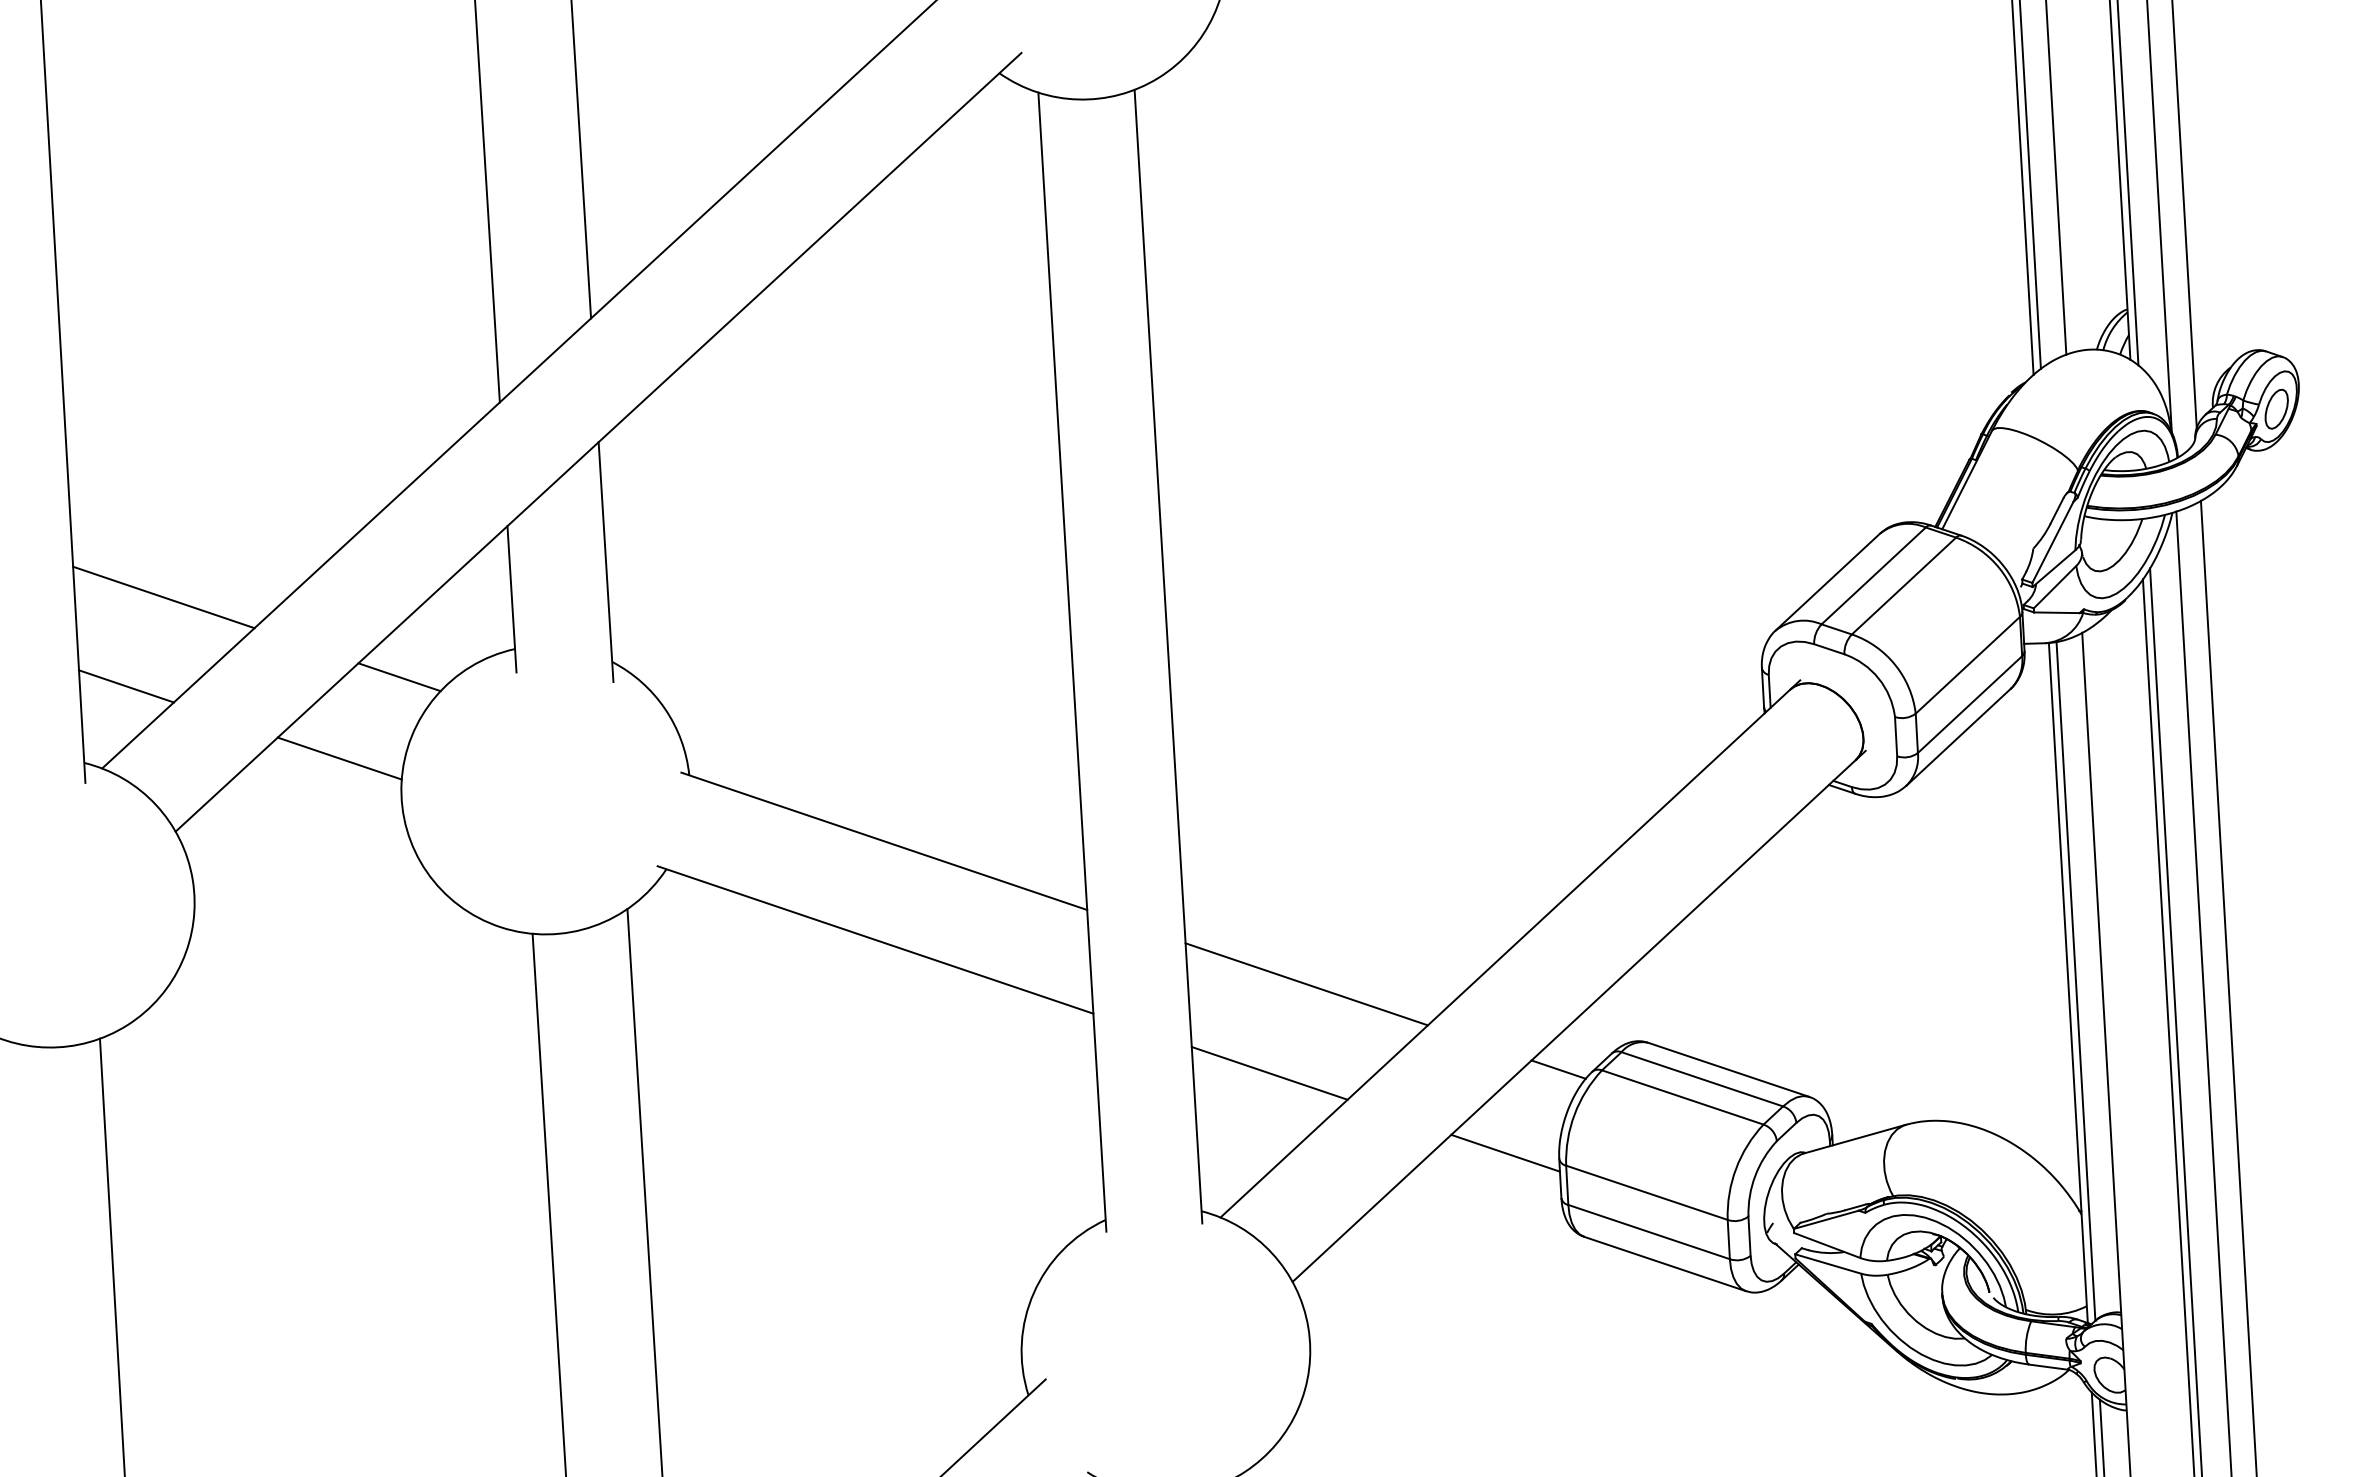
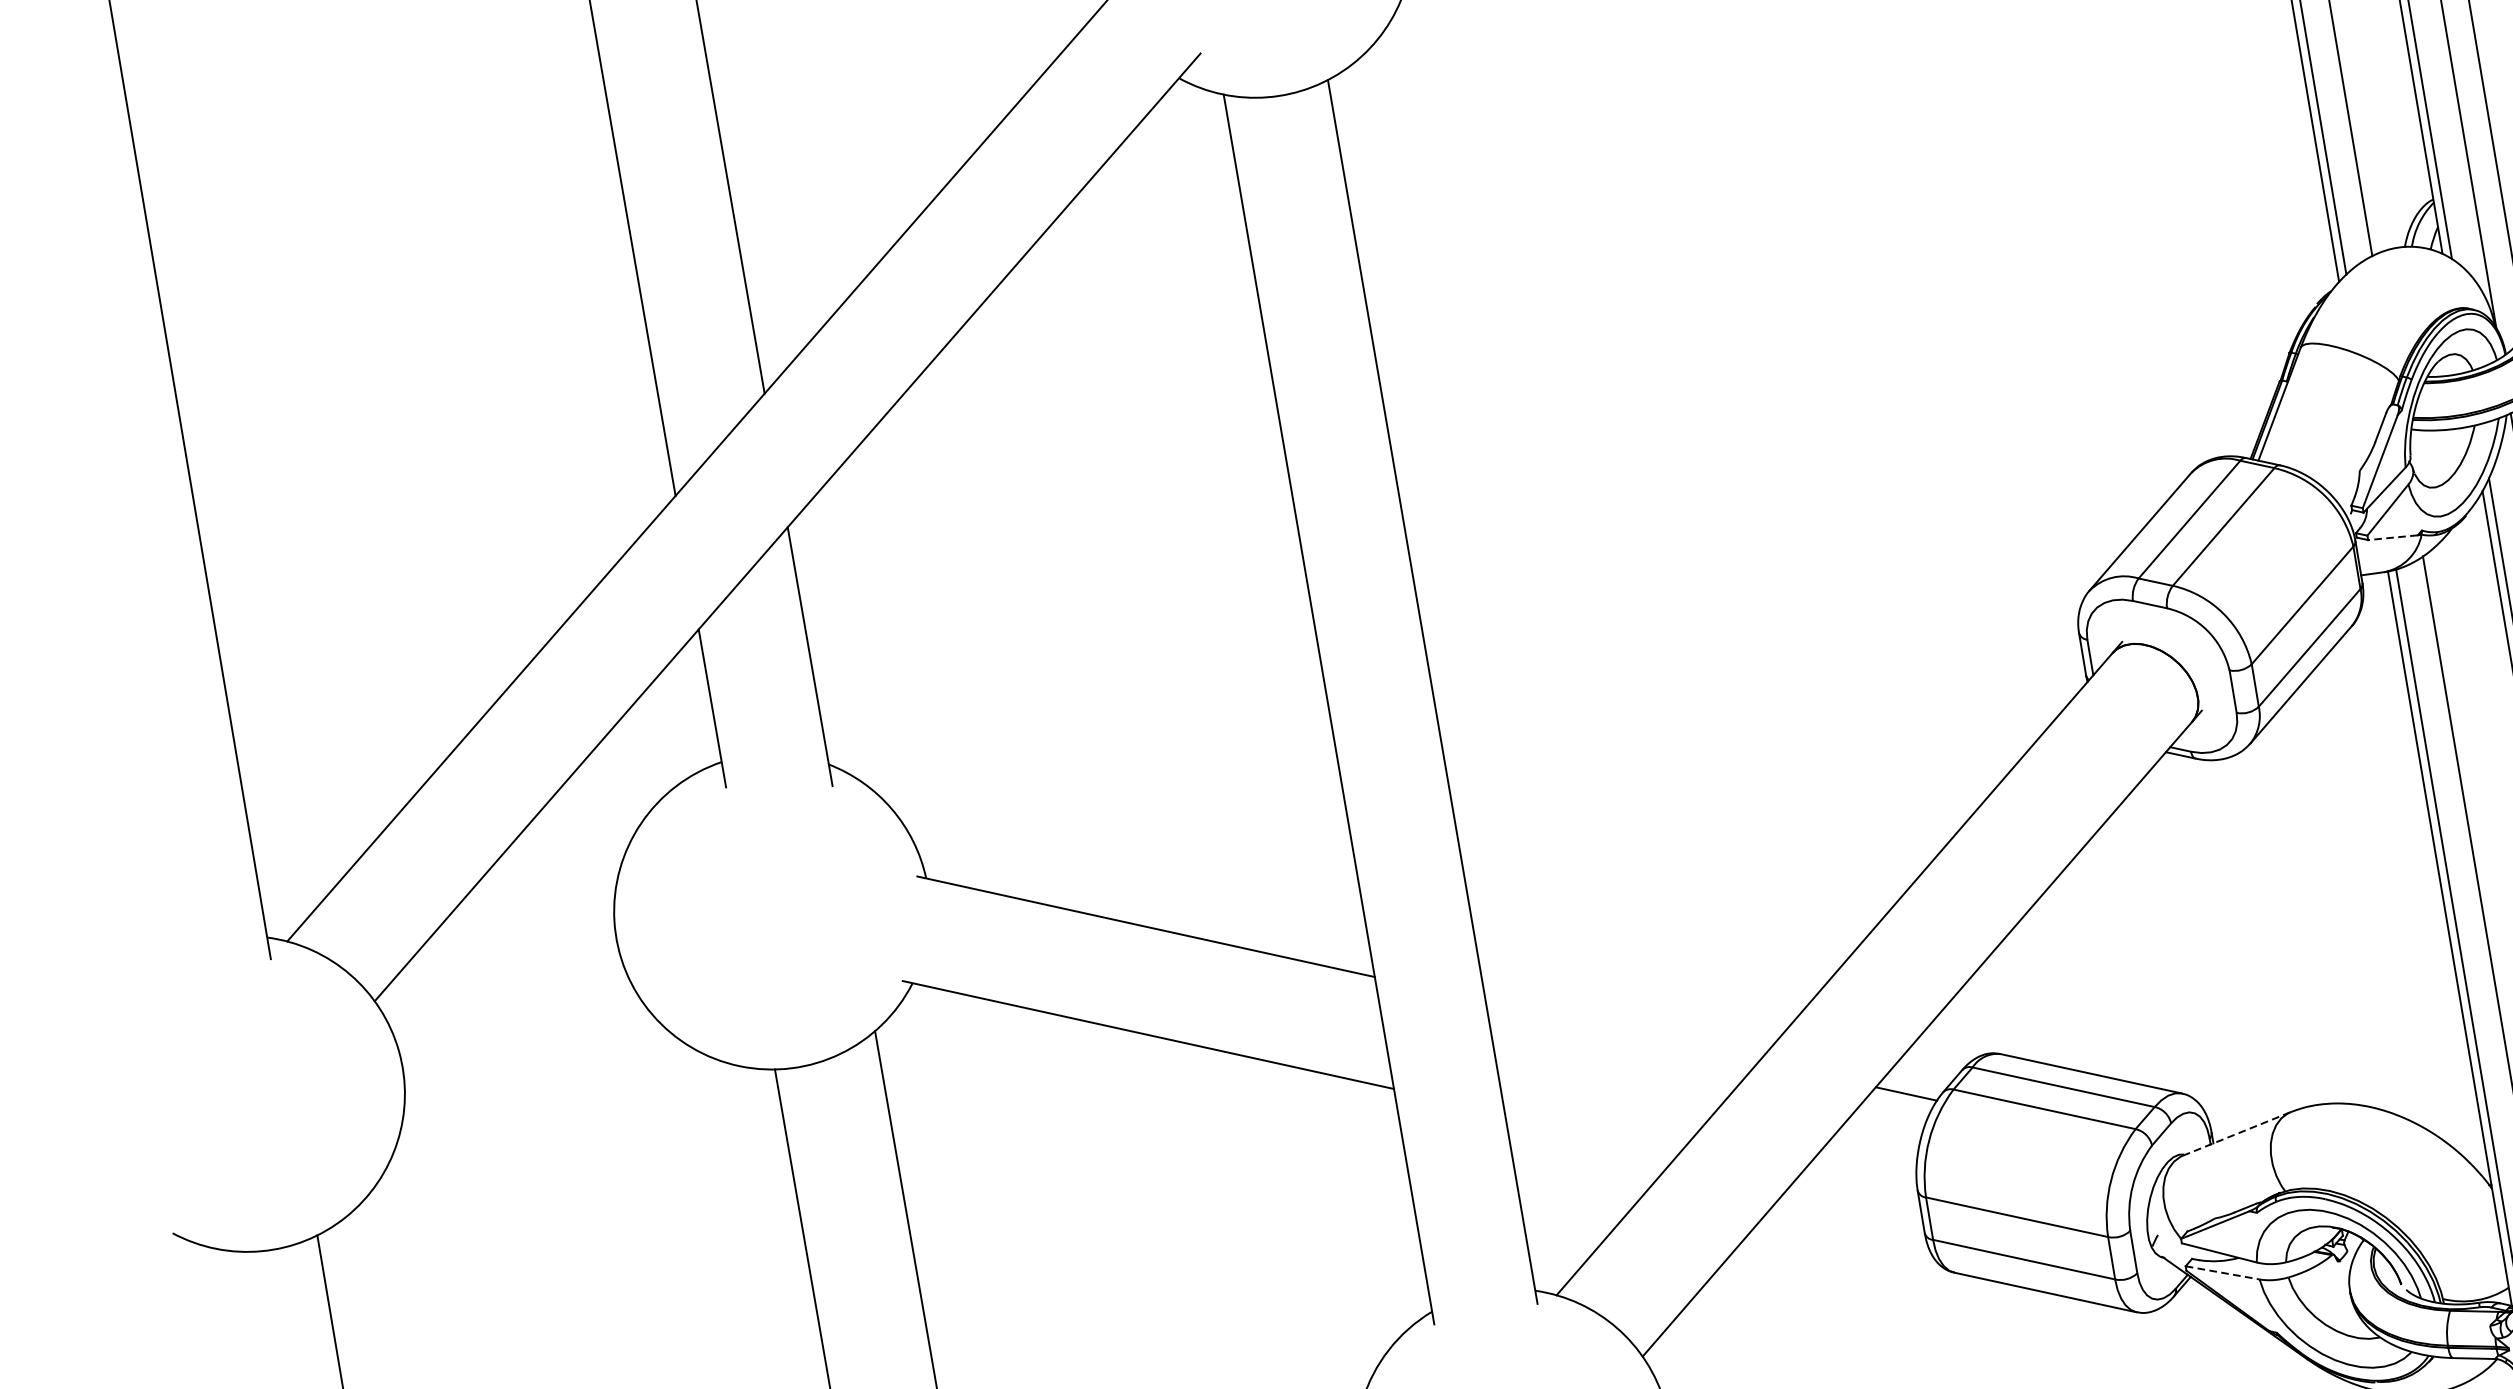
line: (163, 597) -> (333, 748), removed
line: (2056, 612) -> (2392, 537), solid -> dashed
line: (399, 677) -> (599, 806), removed
line: (125, 686) -> (302, 849), removed
line: (339, 758) -> (544, 902), removed
line: (1306, 984) -> (1622, 1031), removed
line: (1269, 1073) -> (1592, 1132), removed
line: (1854, 1139) -> (2236, 1134), solid -> dashed
line: (1505, 1152) -> (1858, 1190), removed
line: (1828, 1264) -> (2223, 1273), solid -> dashed

